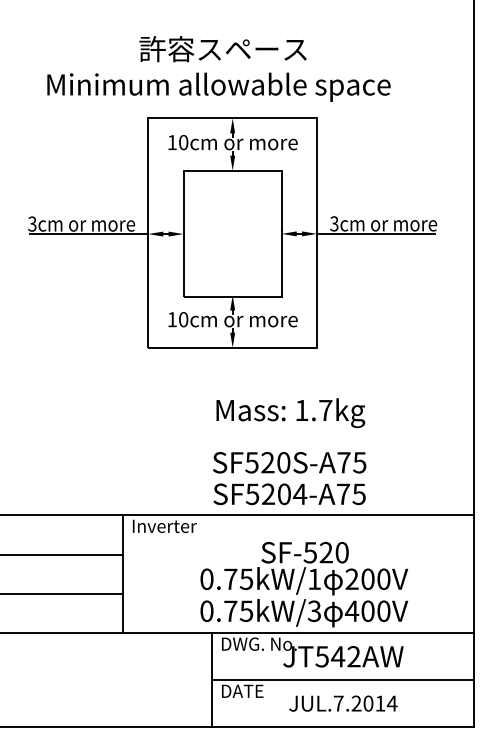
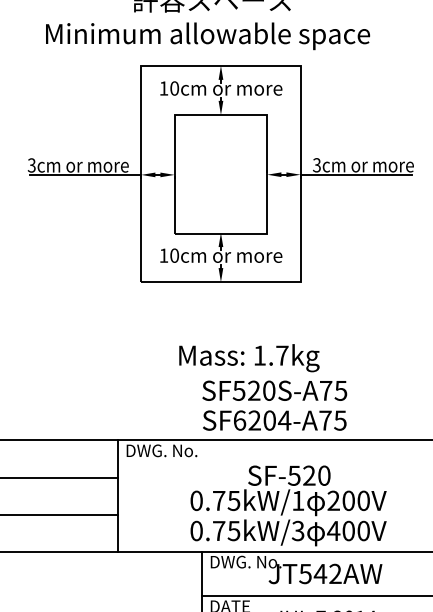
text: (290, 413) -> (249, 358), moved
text: (252, 494) -> (239, 420), SF5204-A75 -> SF6204-A75
text: (170, 525) -> (162, 450), Inverter -> DWG. No.

